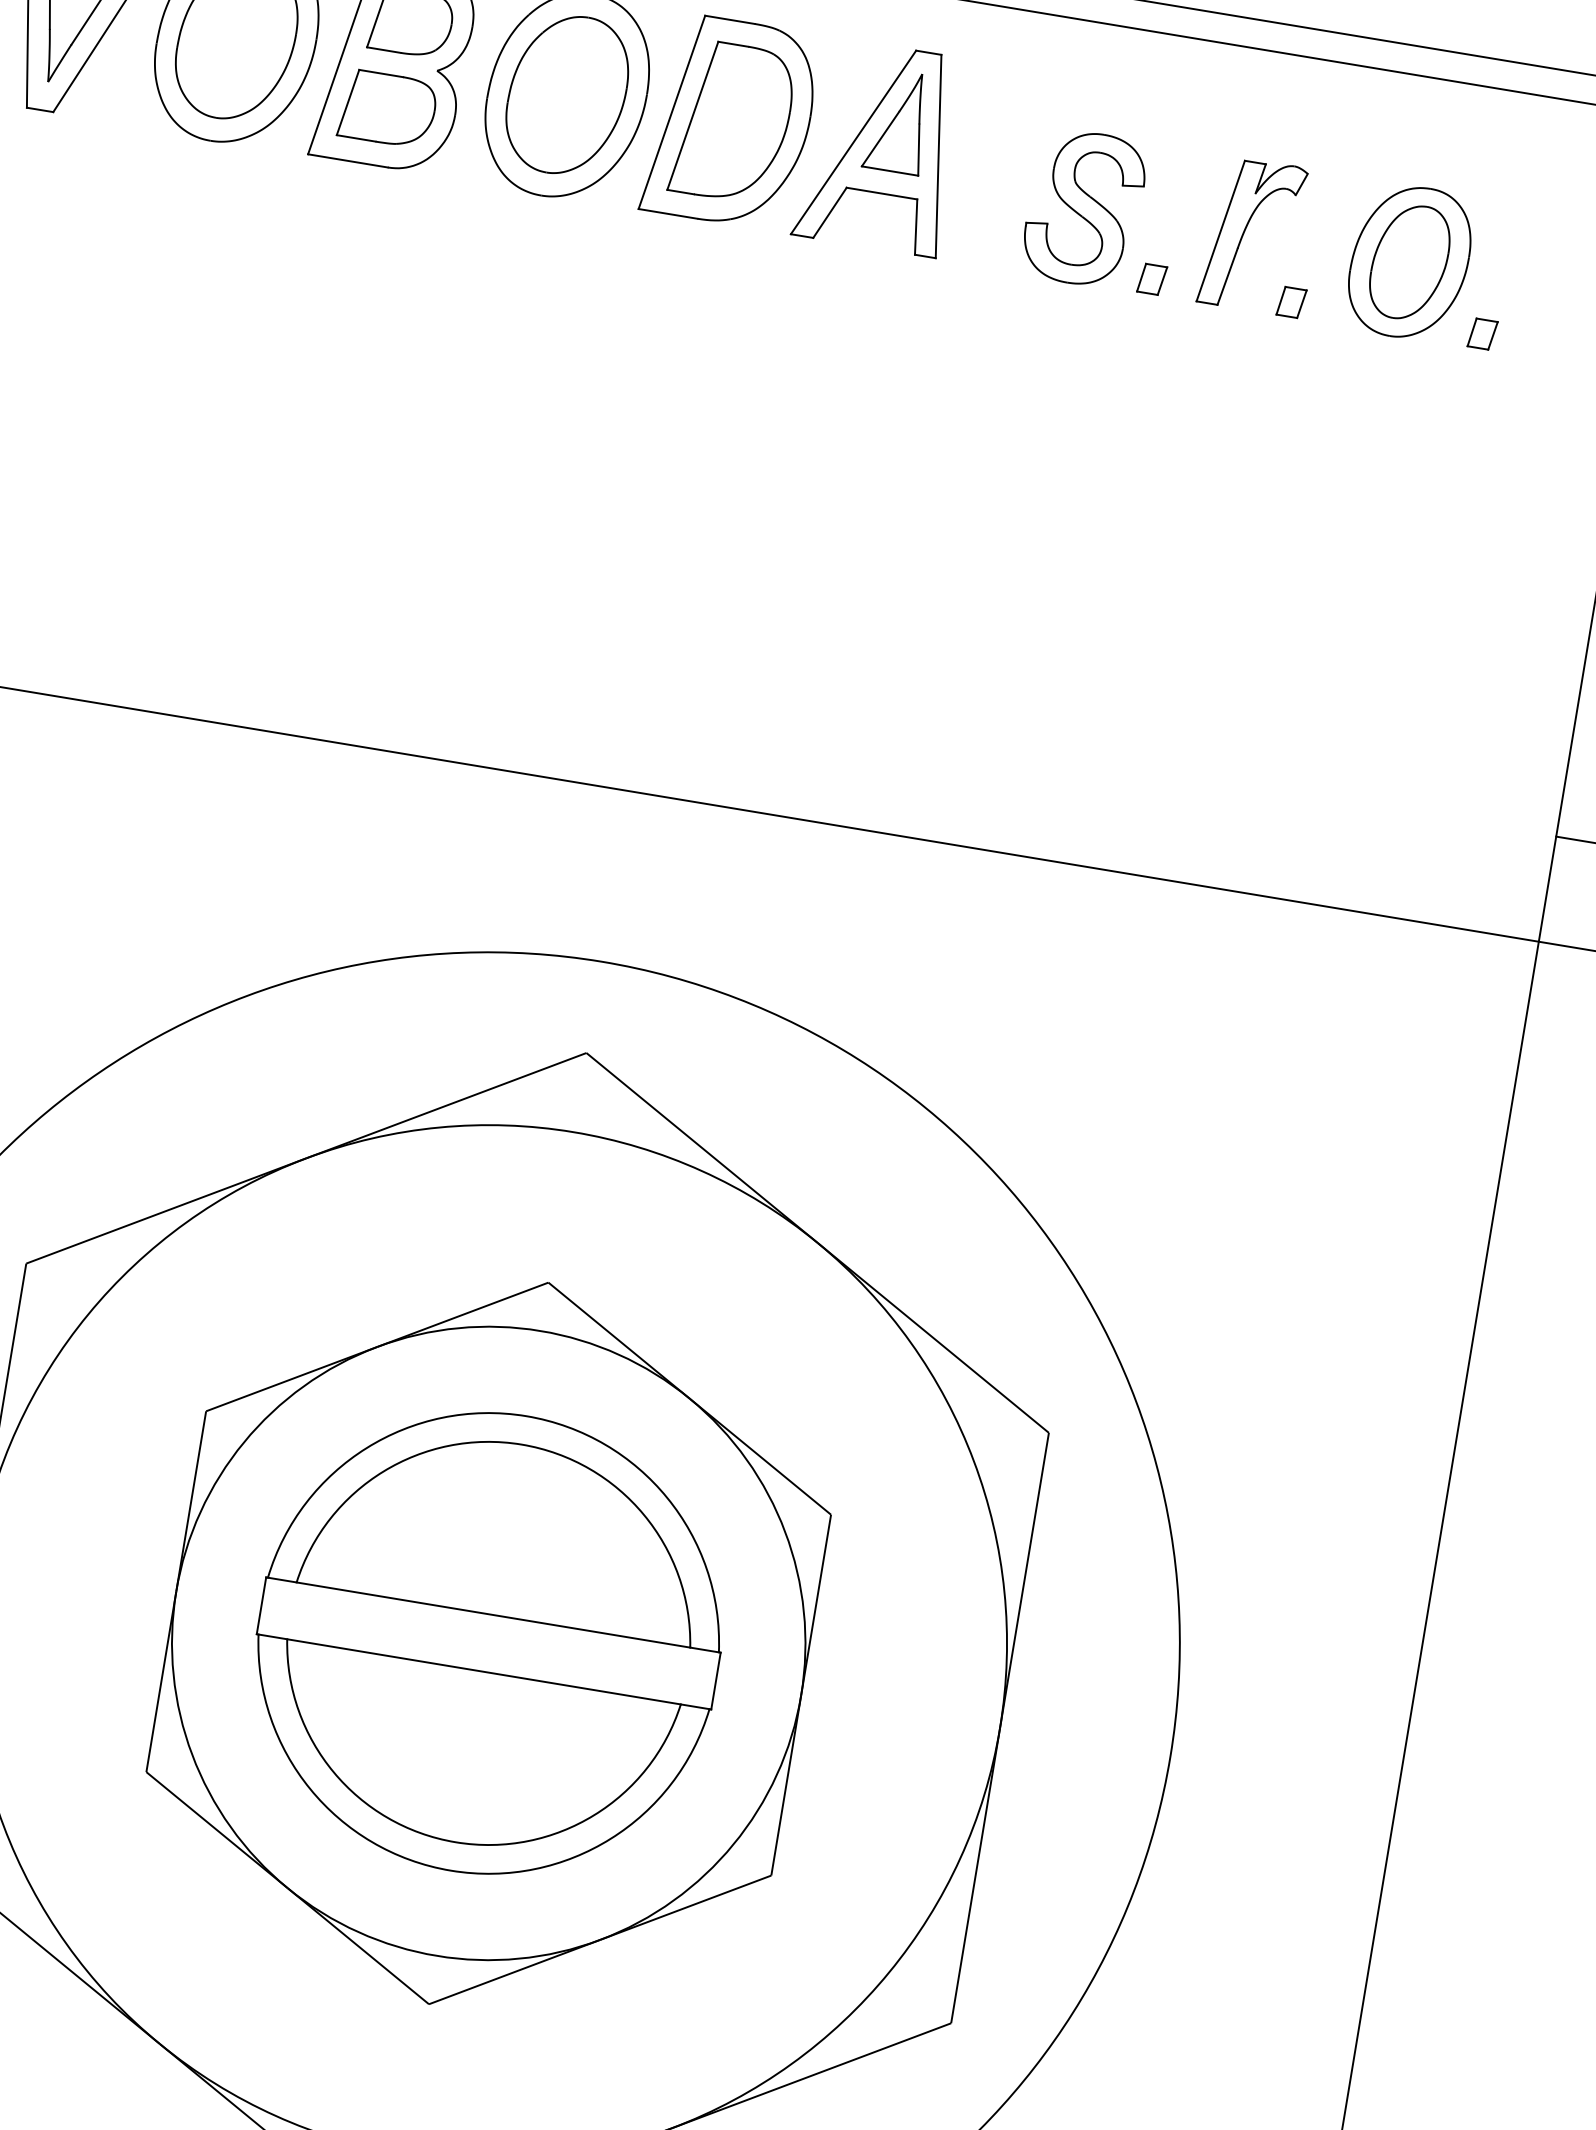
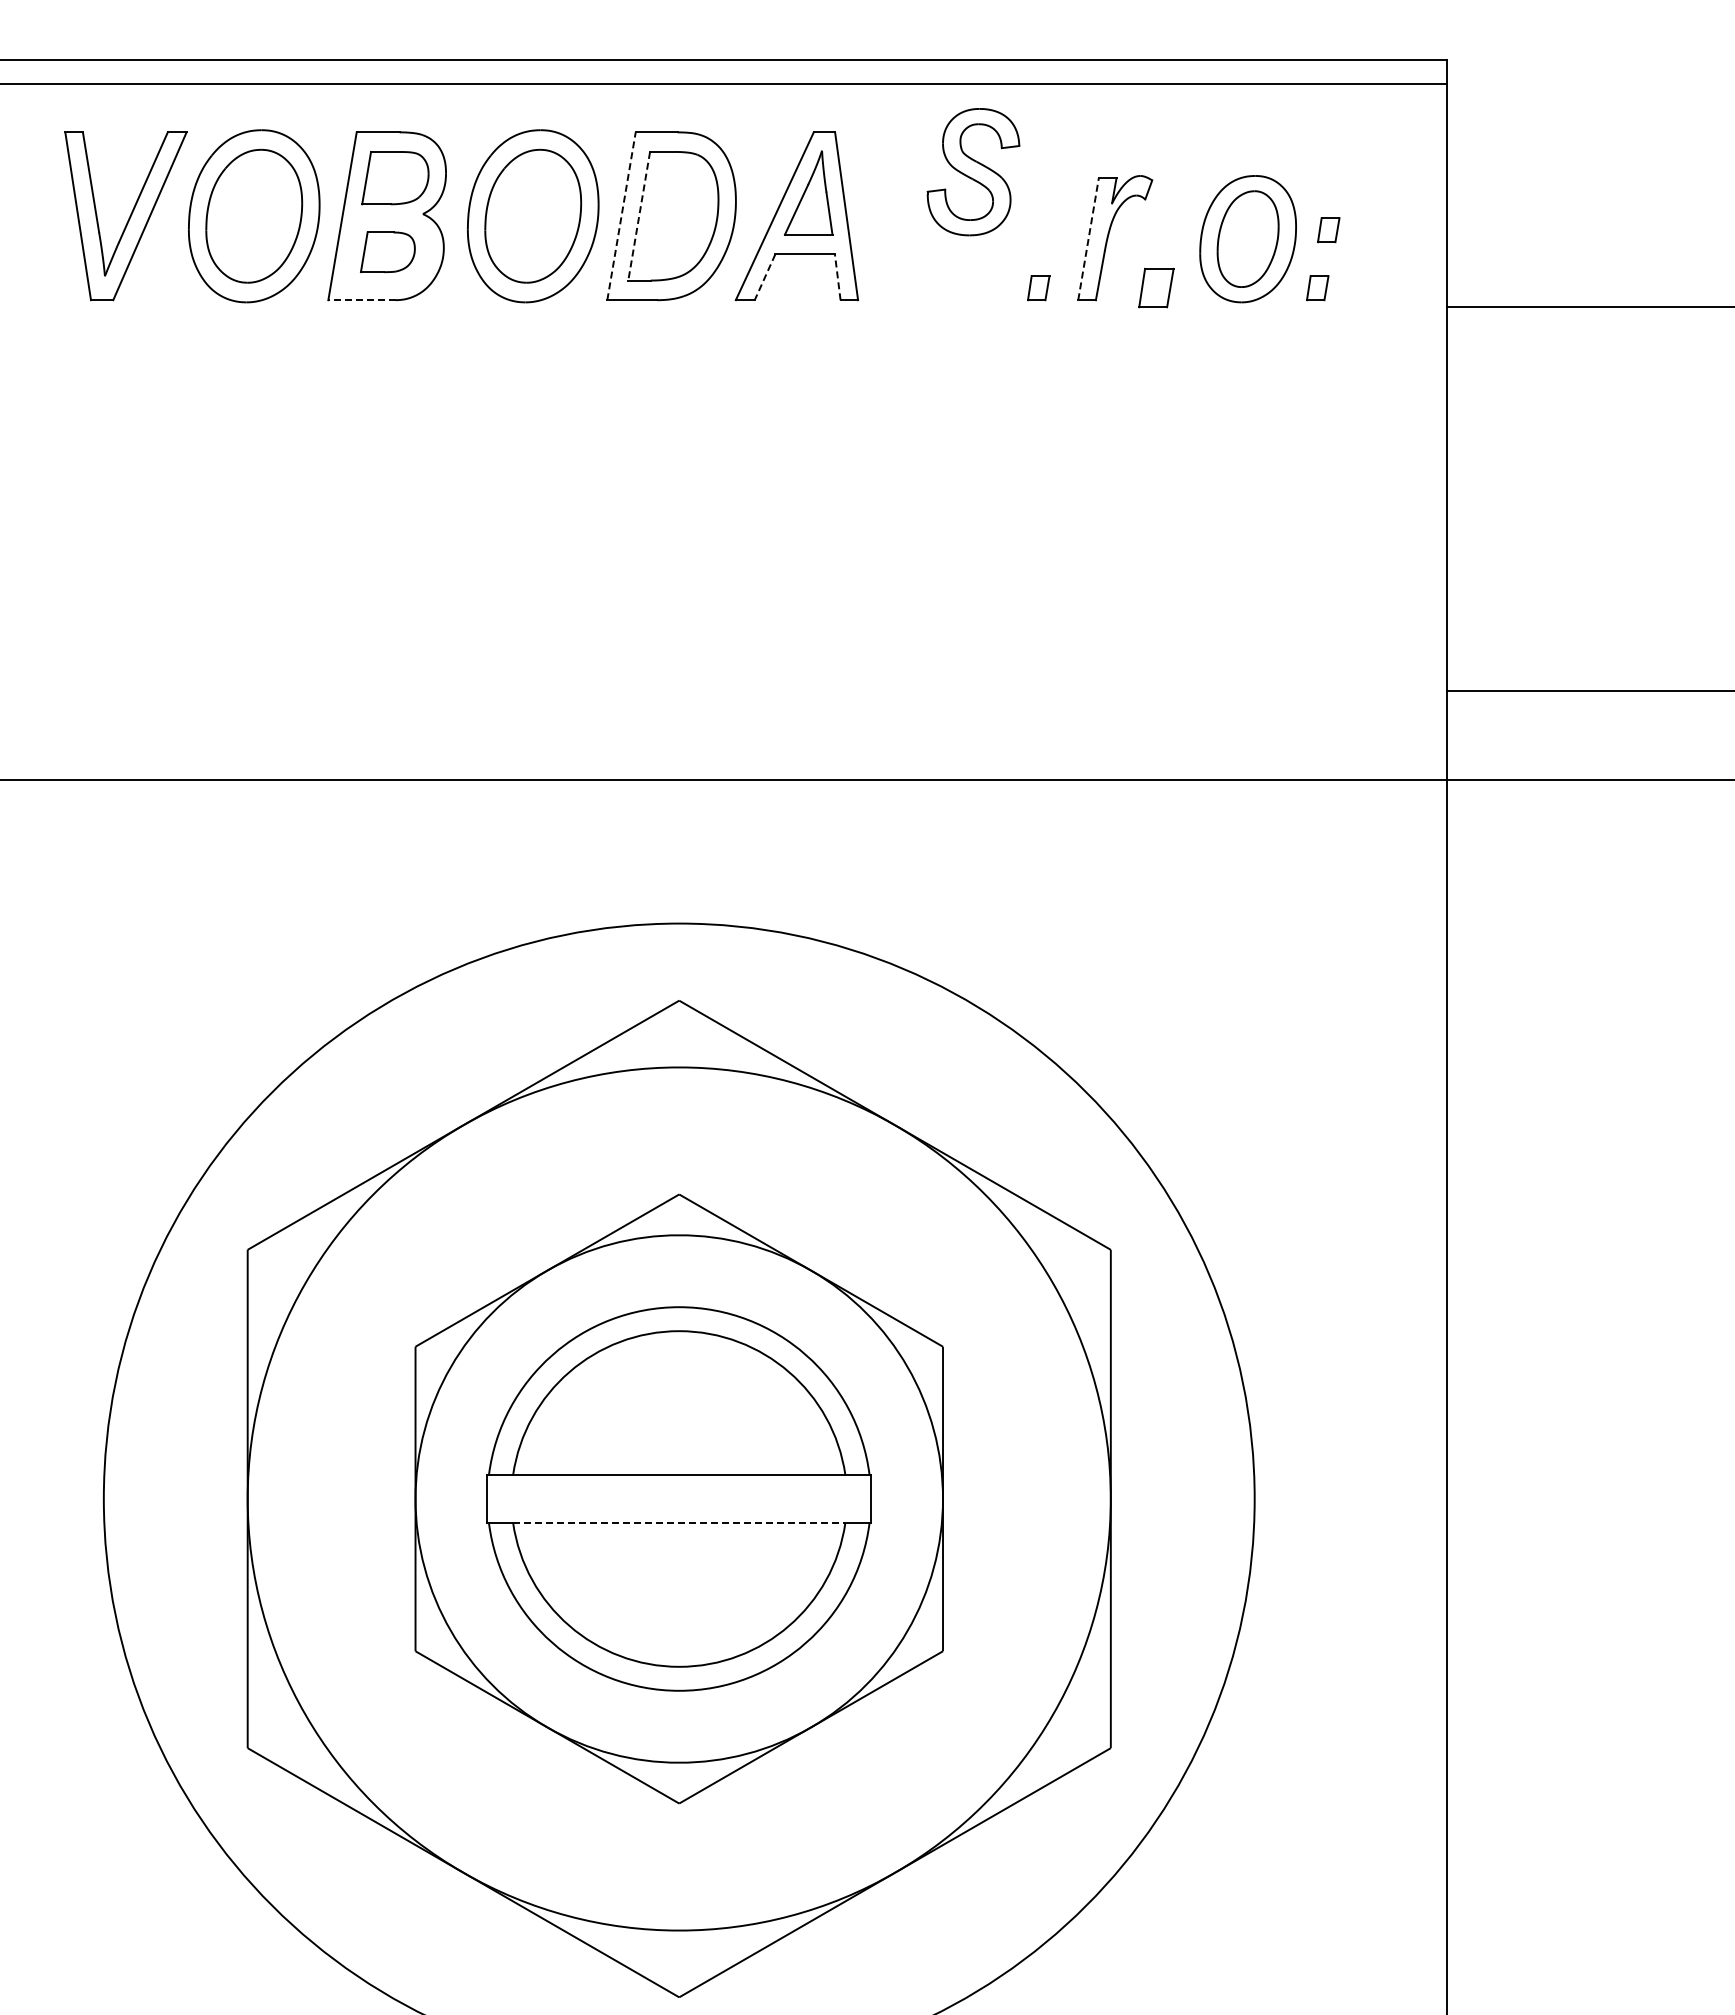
part: (387, 109) -> (387, 252), size x0.7
line: (672, 111) -> (621, 215), solid -> dashed
line: (693, 116) -> (639, 216), solid -> dashed
line: (347, 161) -> (361, 300), solid -> dashed
part: (1084, 208) -> (973, 172), moved
line: (829, 212) -> (764, 277), solid -> dashed
line: (915, 226) -> (837, 276), solid -> dashed
line: (1220, 231) -> (1088, 239), solid -> dashed
part: (1506, 267) -> (1328, 230), added
part: (1291, 302) -> (1156, 288), size x1.6
line: (484, 1671) -> (679, 1522), solid -> dashed

